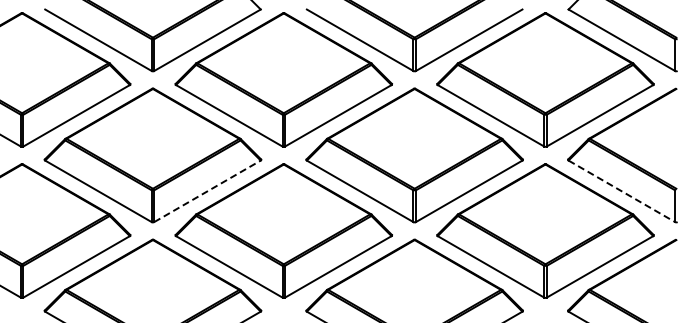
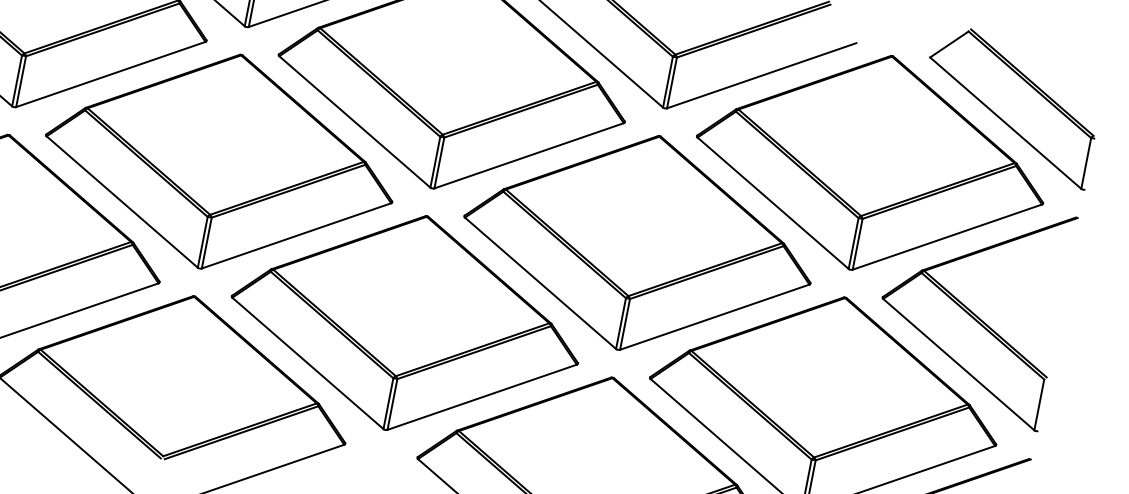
line: (207, 191) -> (296, 236), dashed -> solid
line: (622, 191) -> (959, 365), dashed -> solid

